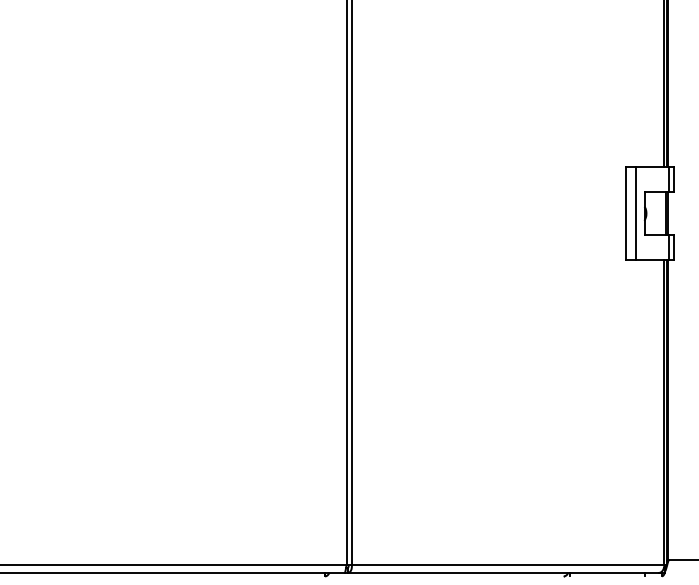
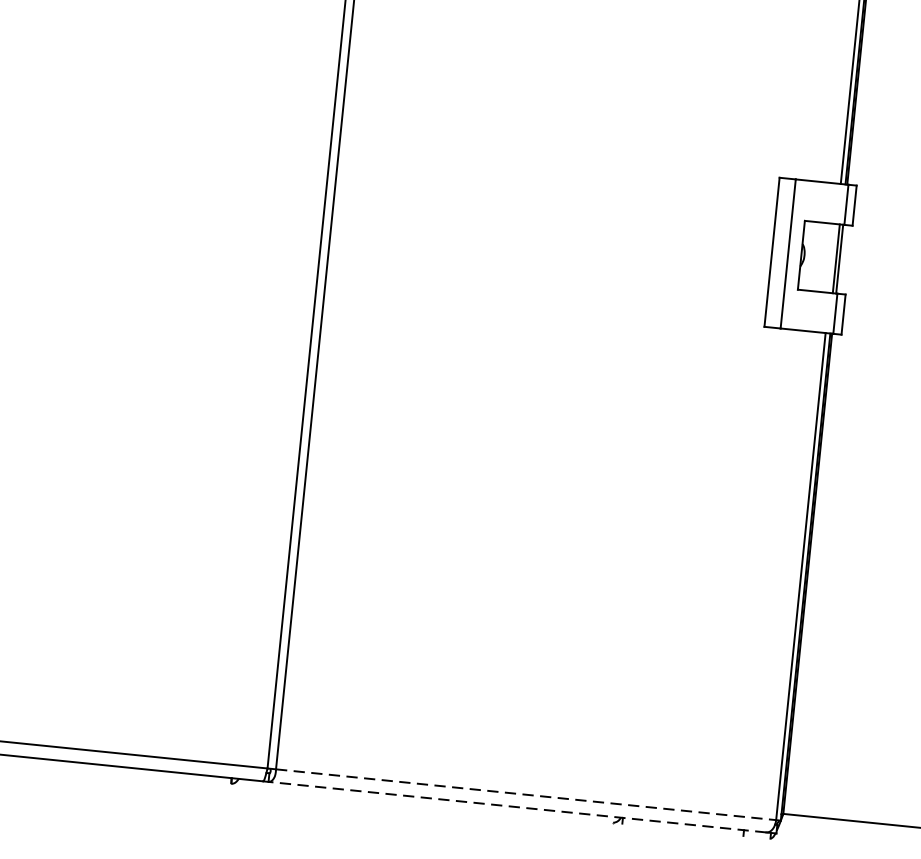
line: (508, 564) -> (526, 794), solid -> dashed
line: (503, 572) -> (517, 806), solid -> dashed

